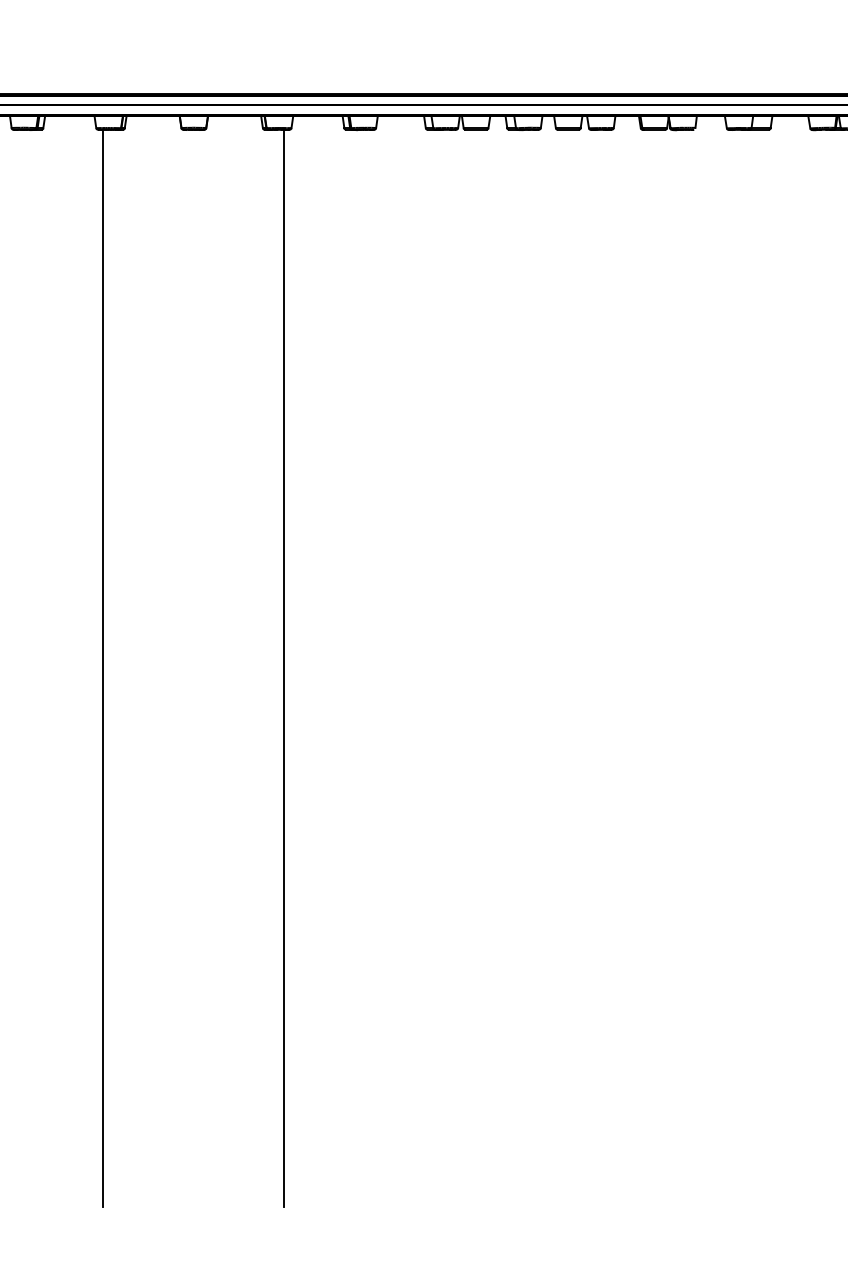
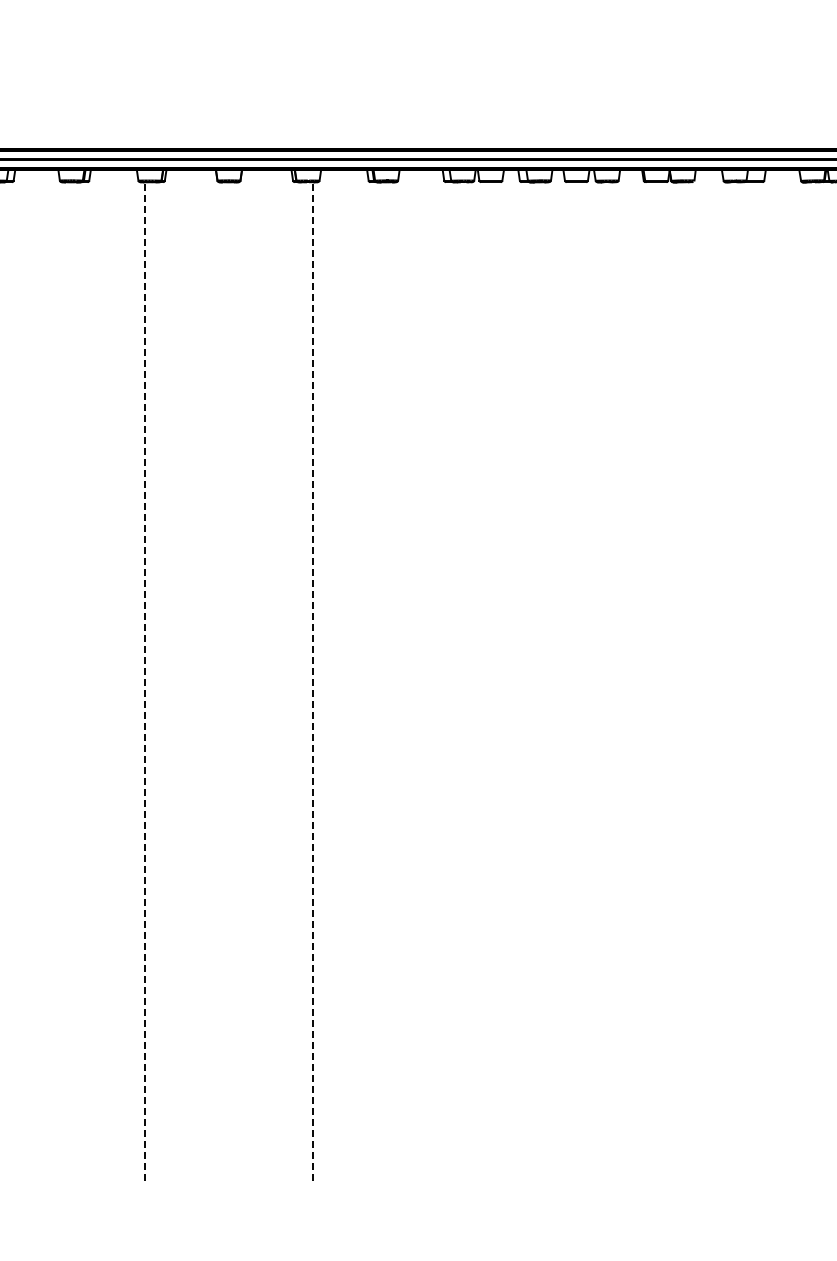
line: (102, 667) -> (144, 681), solid -> dashed
line: (283, 667) -> (312, 681), solid -> dashed

